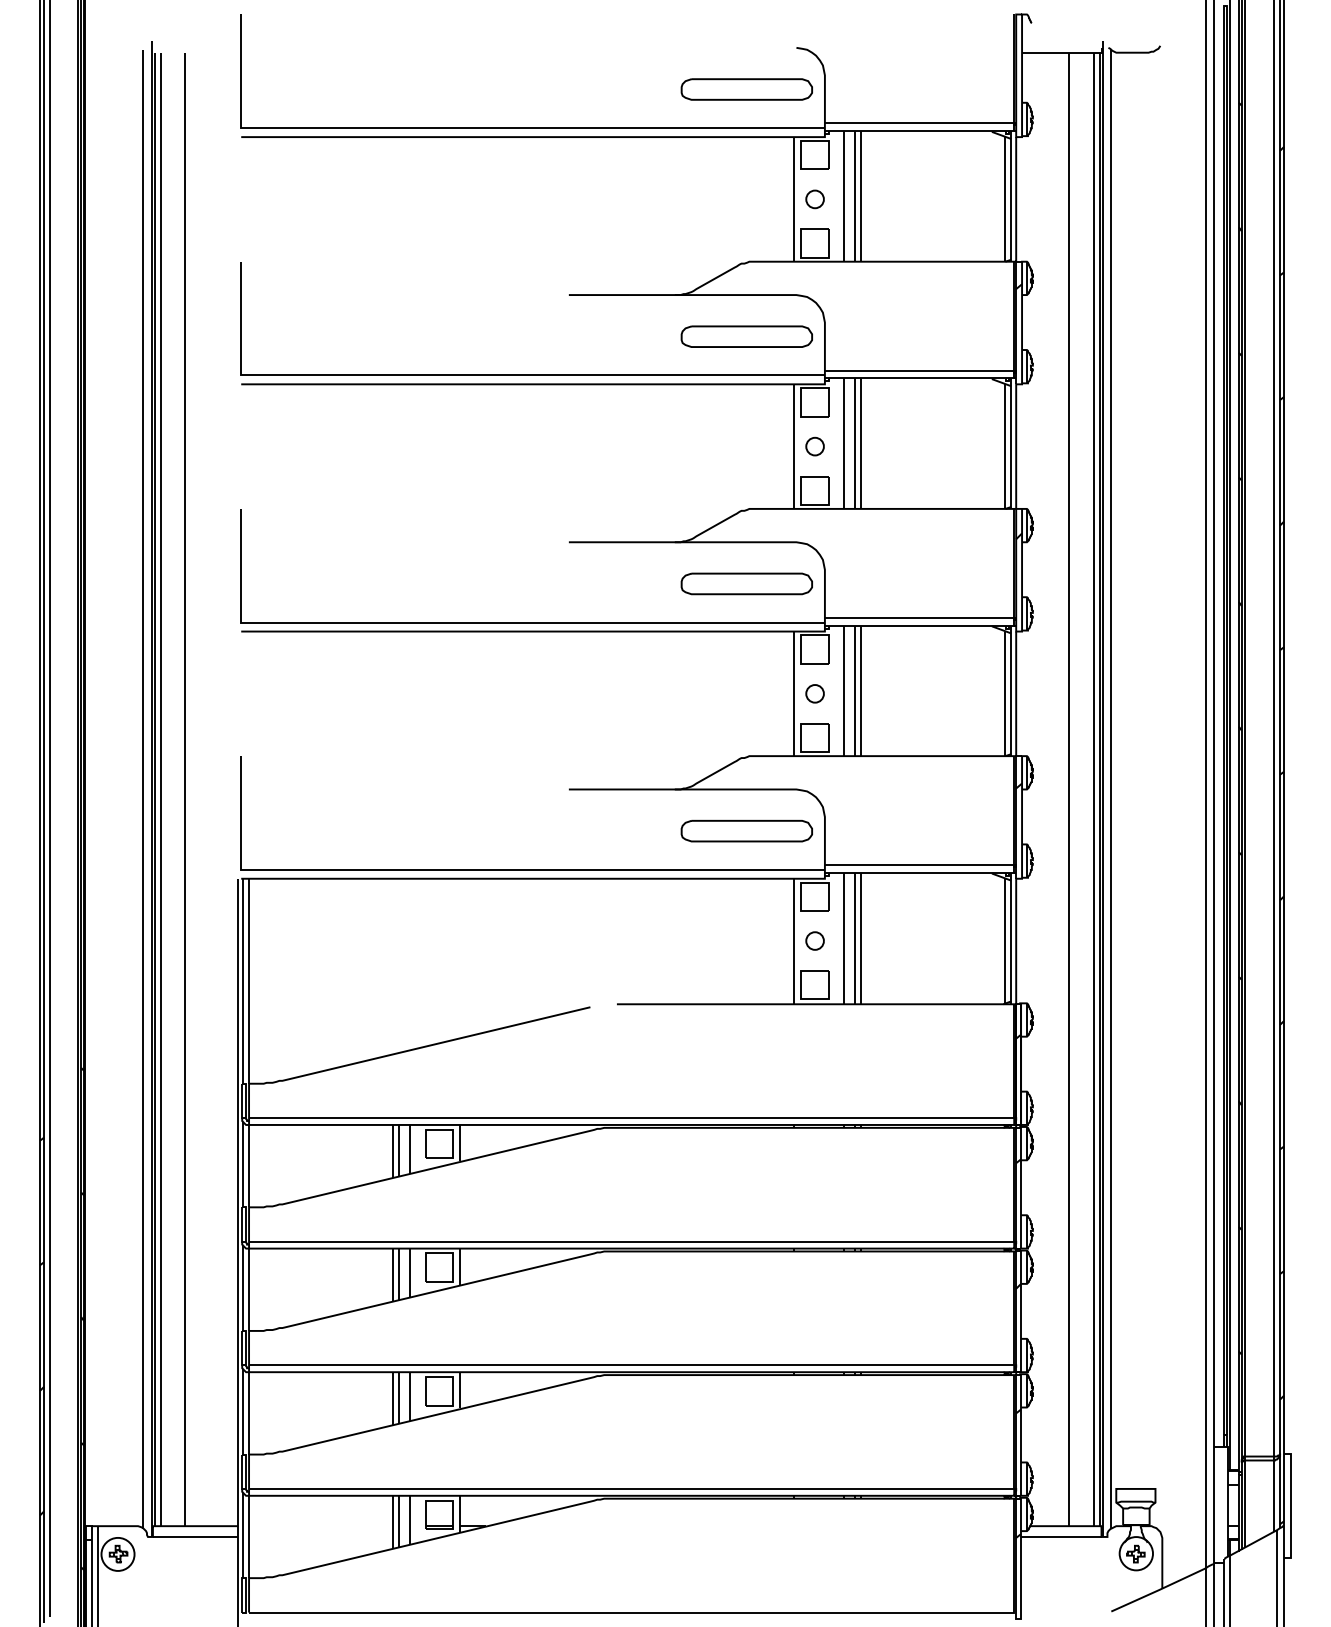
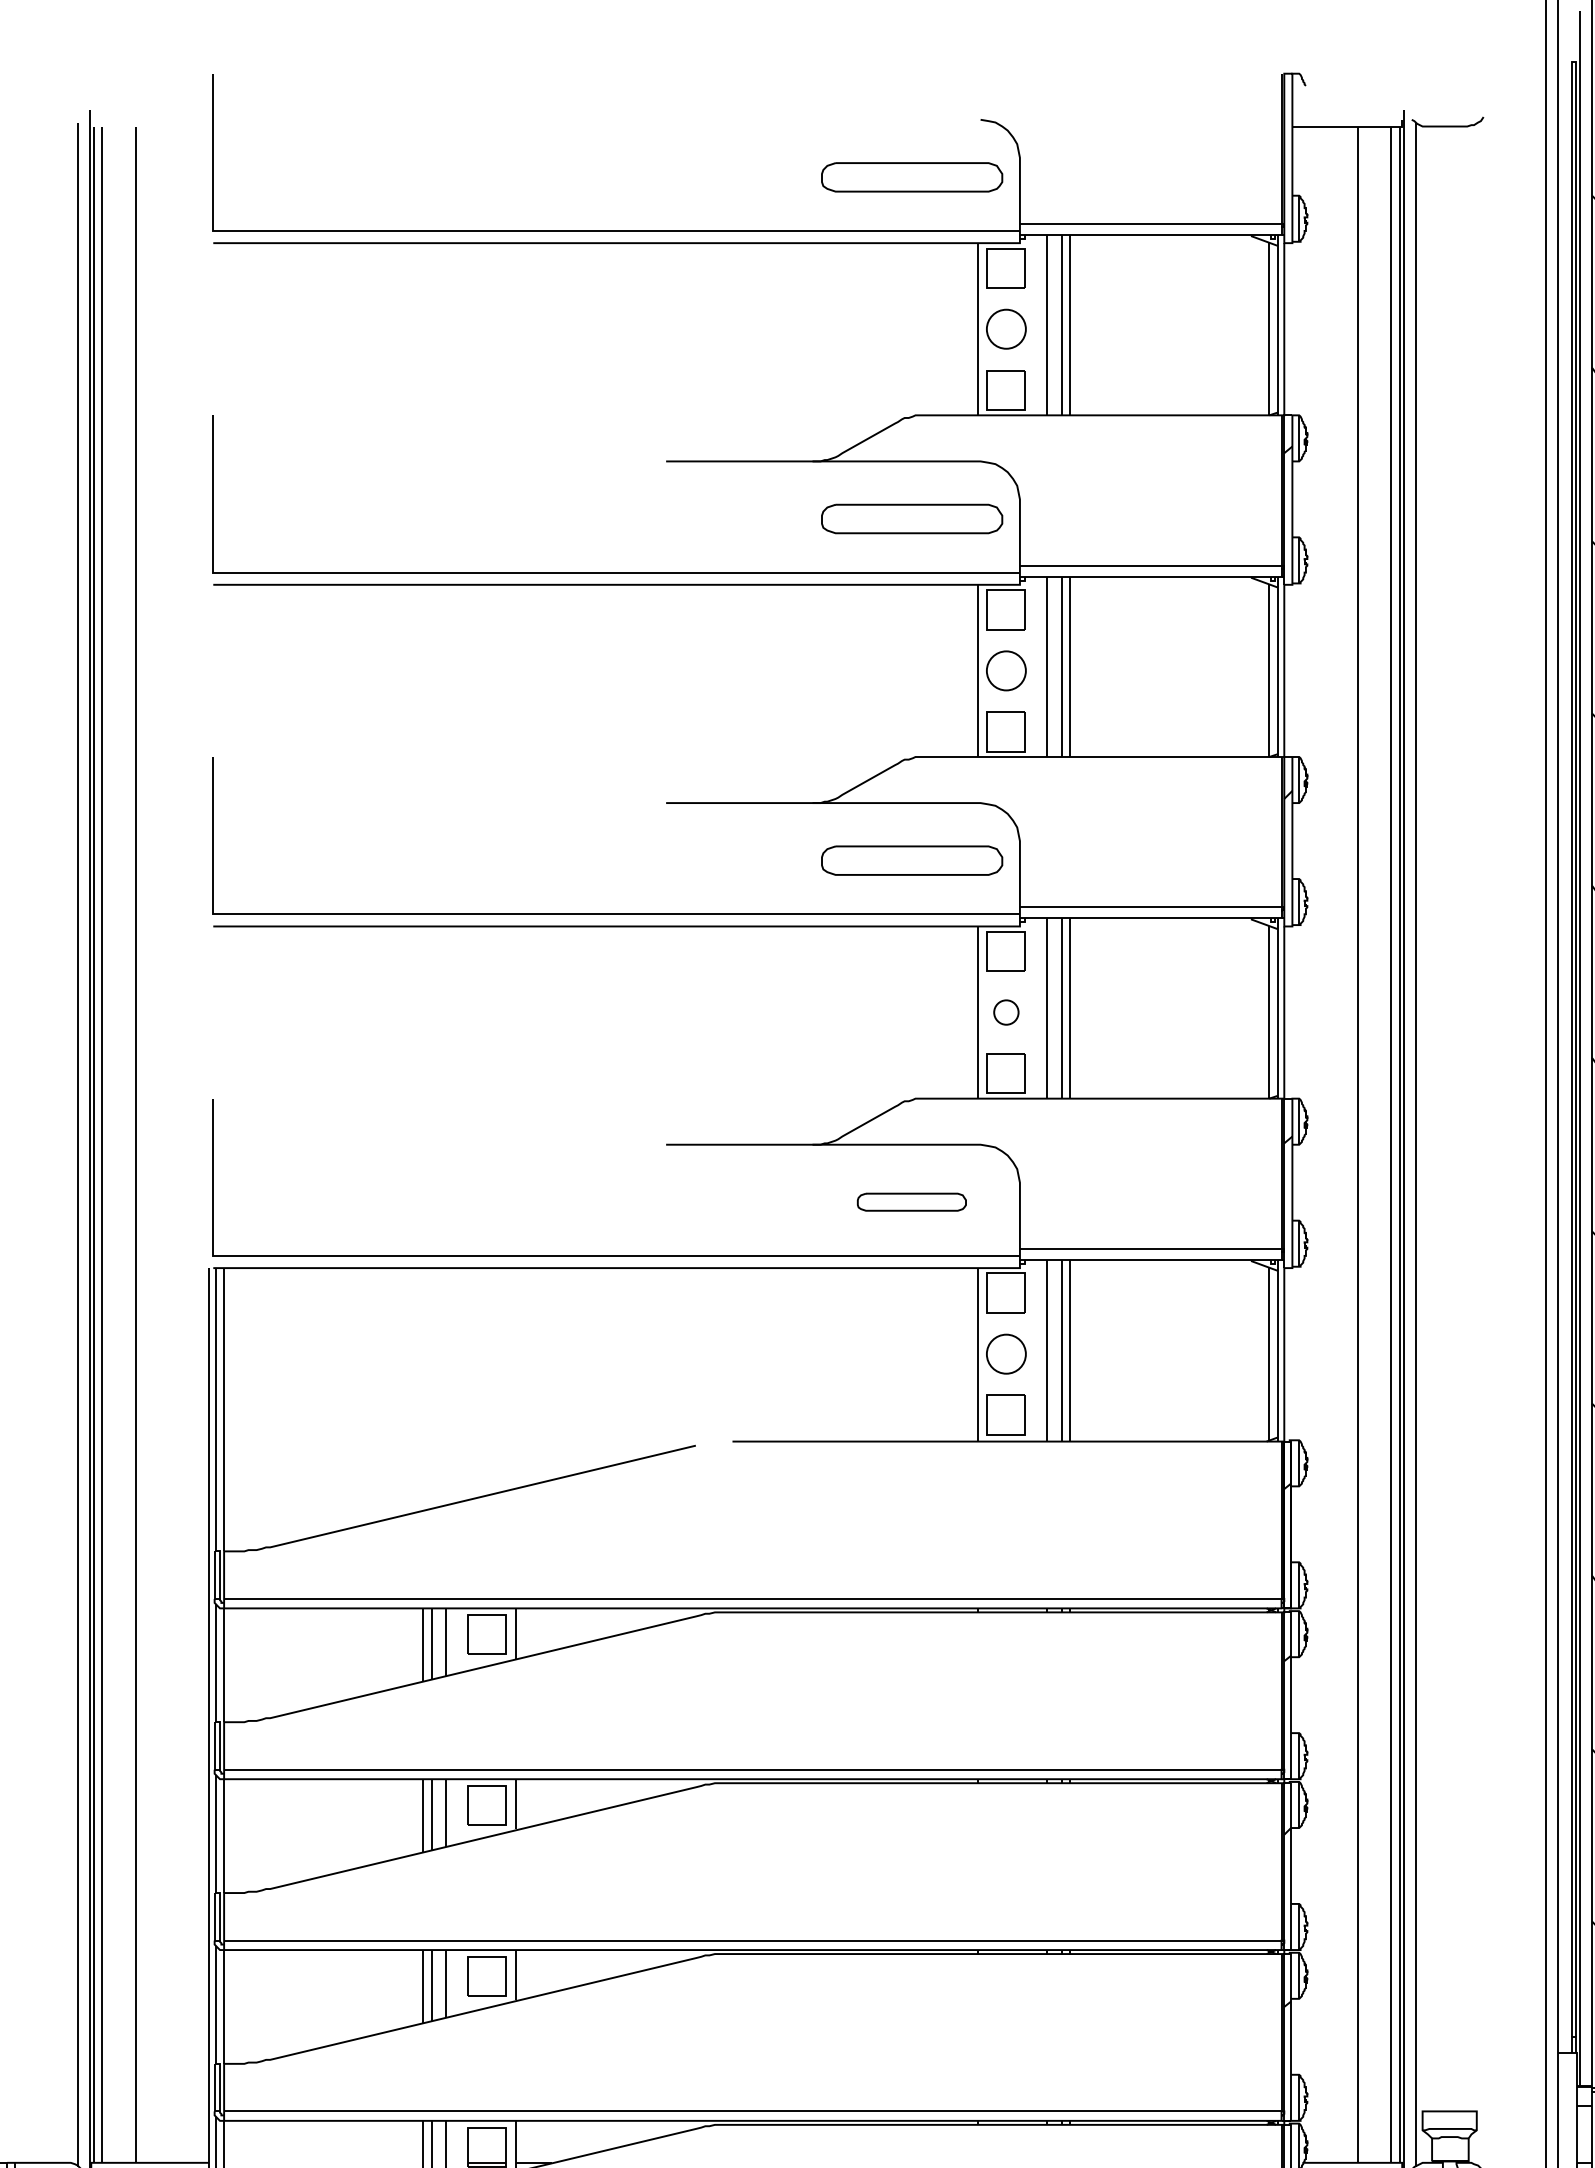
circle: (814, 199) -> (1005, 329), size x1.6
circle: (814, 446) -> (1005, 670), size x1.6
part: (746, 830) -> (911, 1201), size x0.6
circle: (814, 940) -> (1005, 1353), size x1.6

